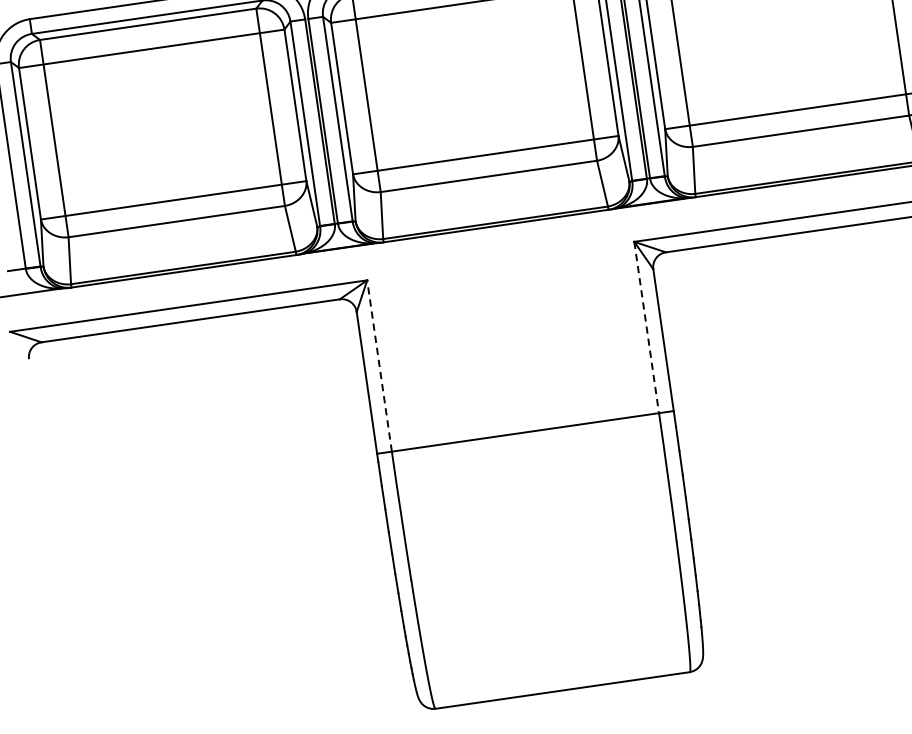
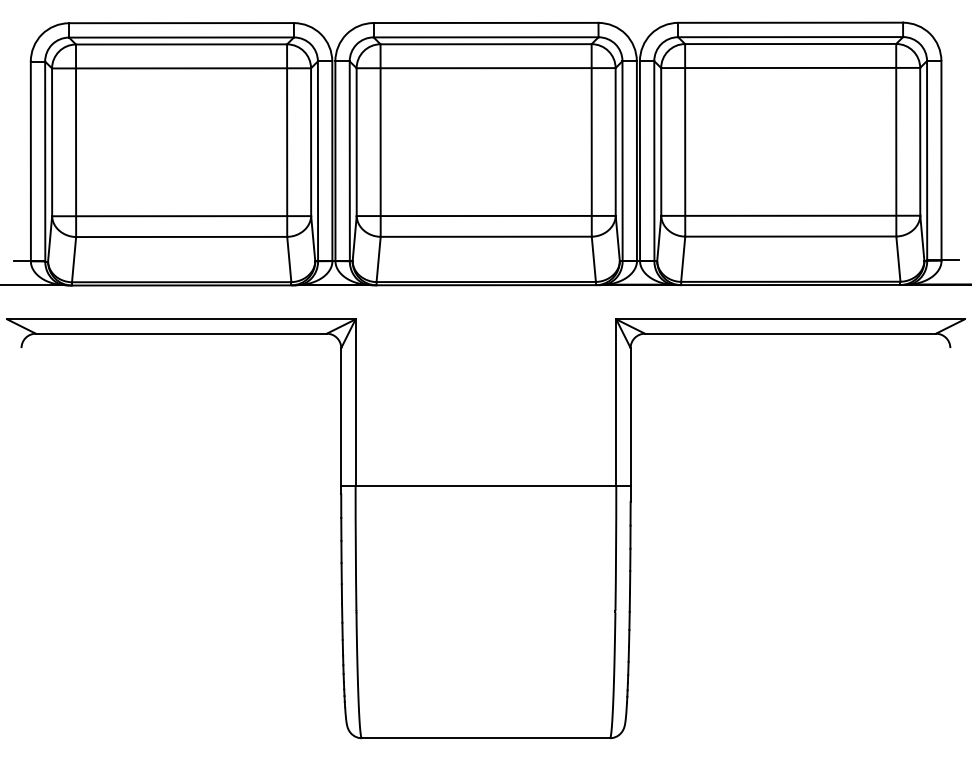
line: (646, 327) -> (616, 402), dashed -> solid
line: (379, 365) -> (355, 402), dashed -> solid

